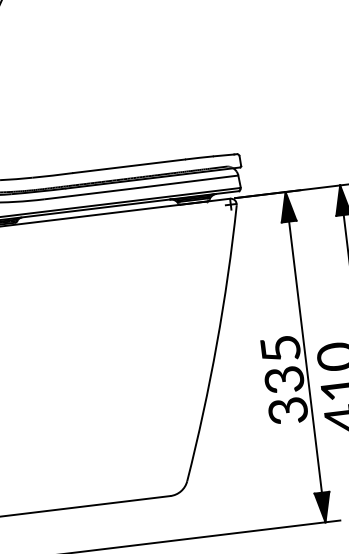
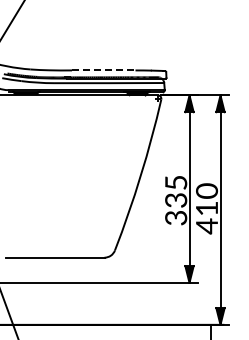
line: (128, 166) -> (103, 70), solid -> dashed

